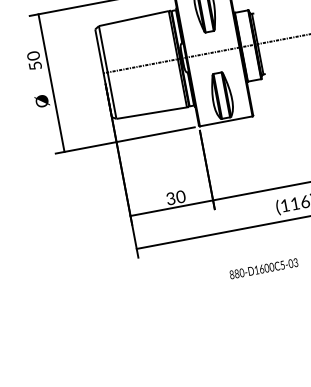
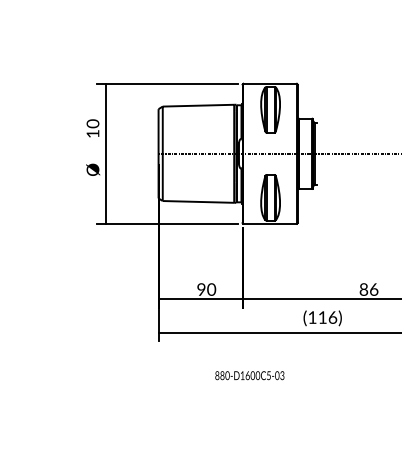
text: (34, 65) -> (92, 133), 50 -> 10
text: (170, 198) -> (201, 289), 30 -> 90
text: (263, 268) -> (249, 375), moved

